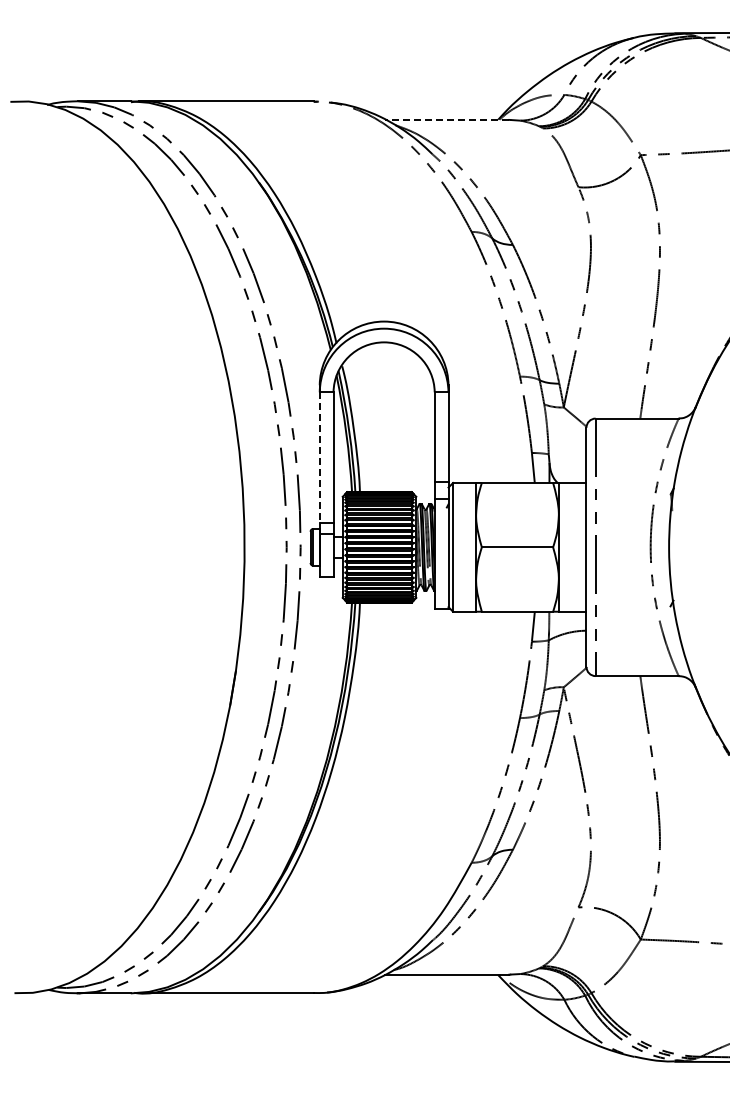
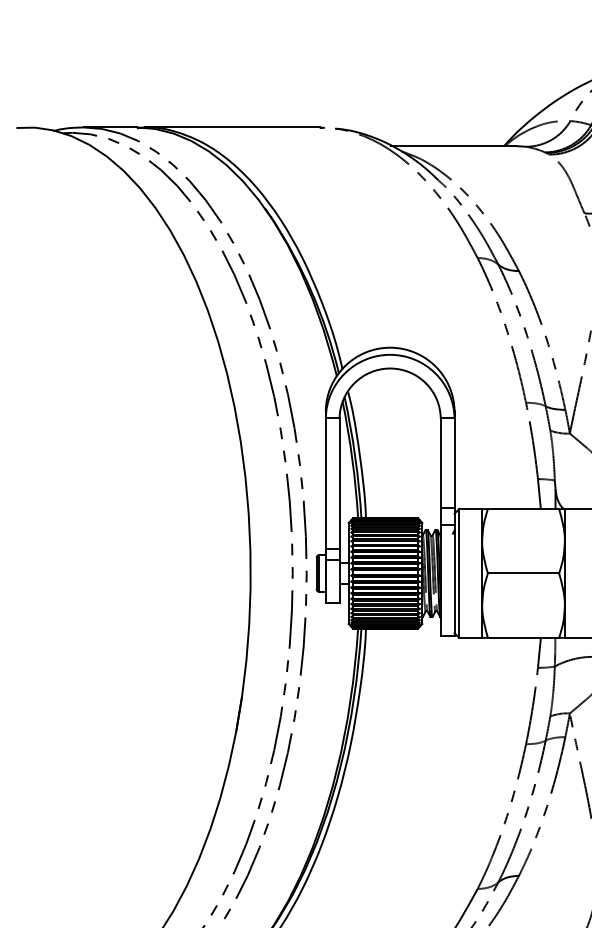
line: (447, 119) -> (453, 145), dashed -> solid
line: (319, 458) -> (325, 484), dashed -> solid

